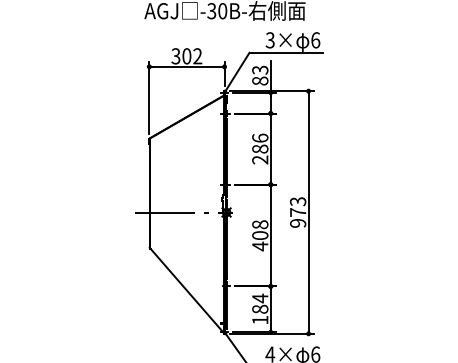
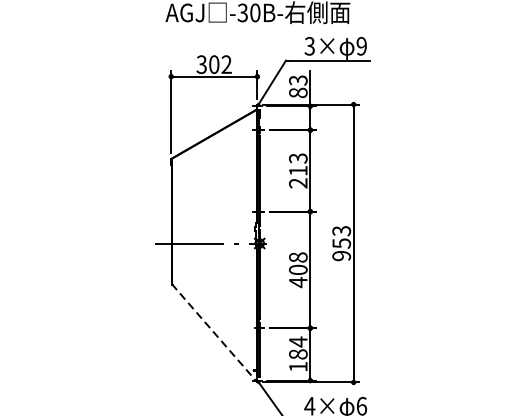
text: (315, 40) -> (361, 46), 6 -> 9
text: (260, 143) -> (298, 164), 286 -> 213
text: (298, 212) -> (342, 243), 973 -> 953
line: (187, 290) -> (214, 332), solid -> dashed

